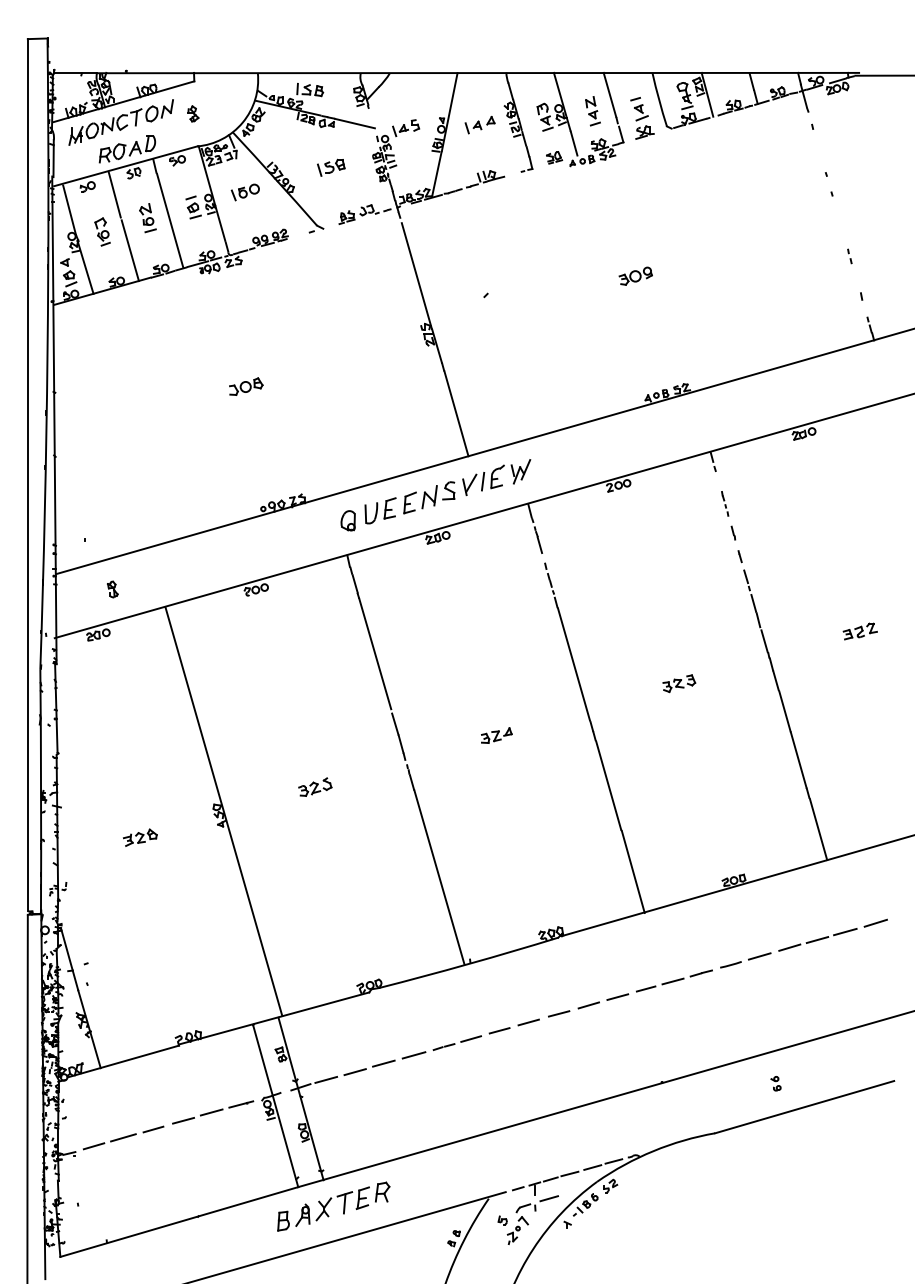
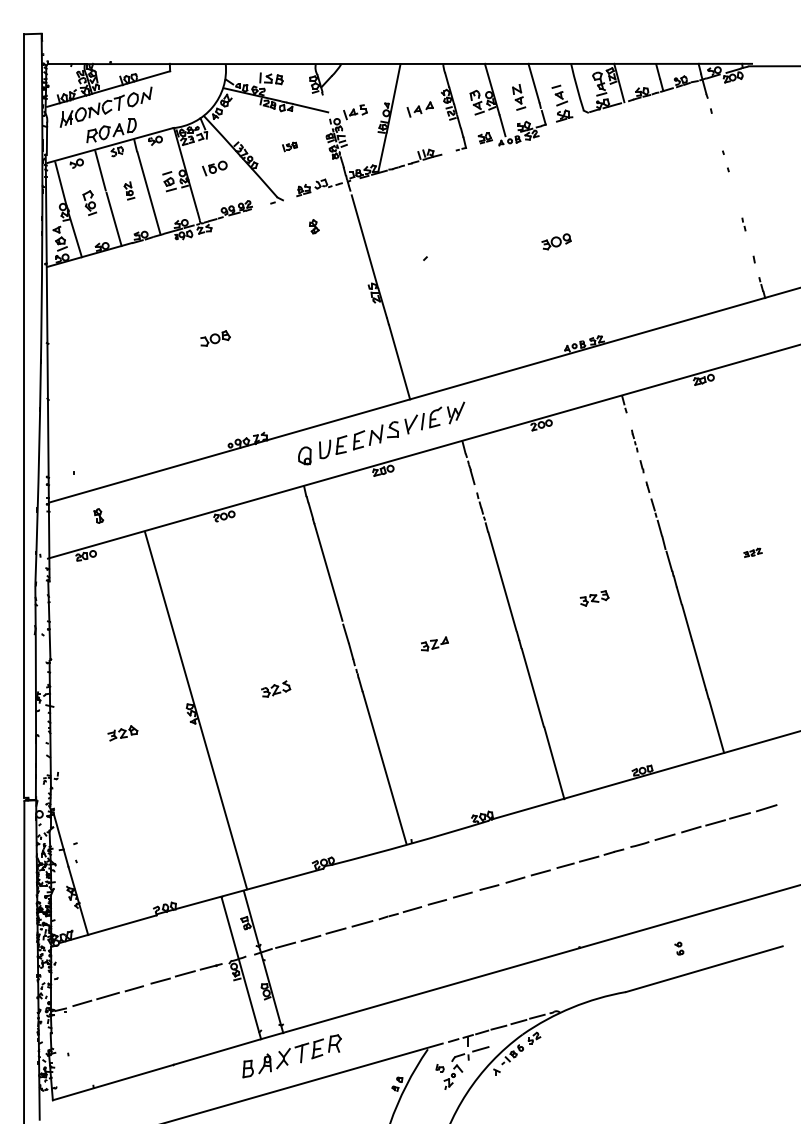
part: (193, 113) -> (314, 226), moved
part: (330, 167) -> (289, 146), size x0.6
part: (147, 217) -> (129, 190), size x0.7
part: (859, 631) -> (752, 552), size x0.6

